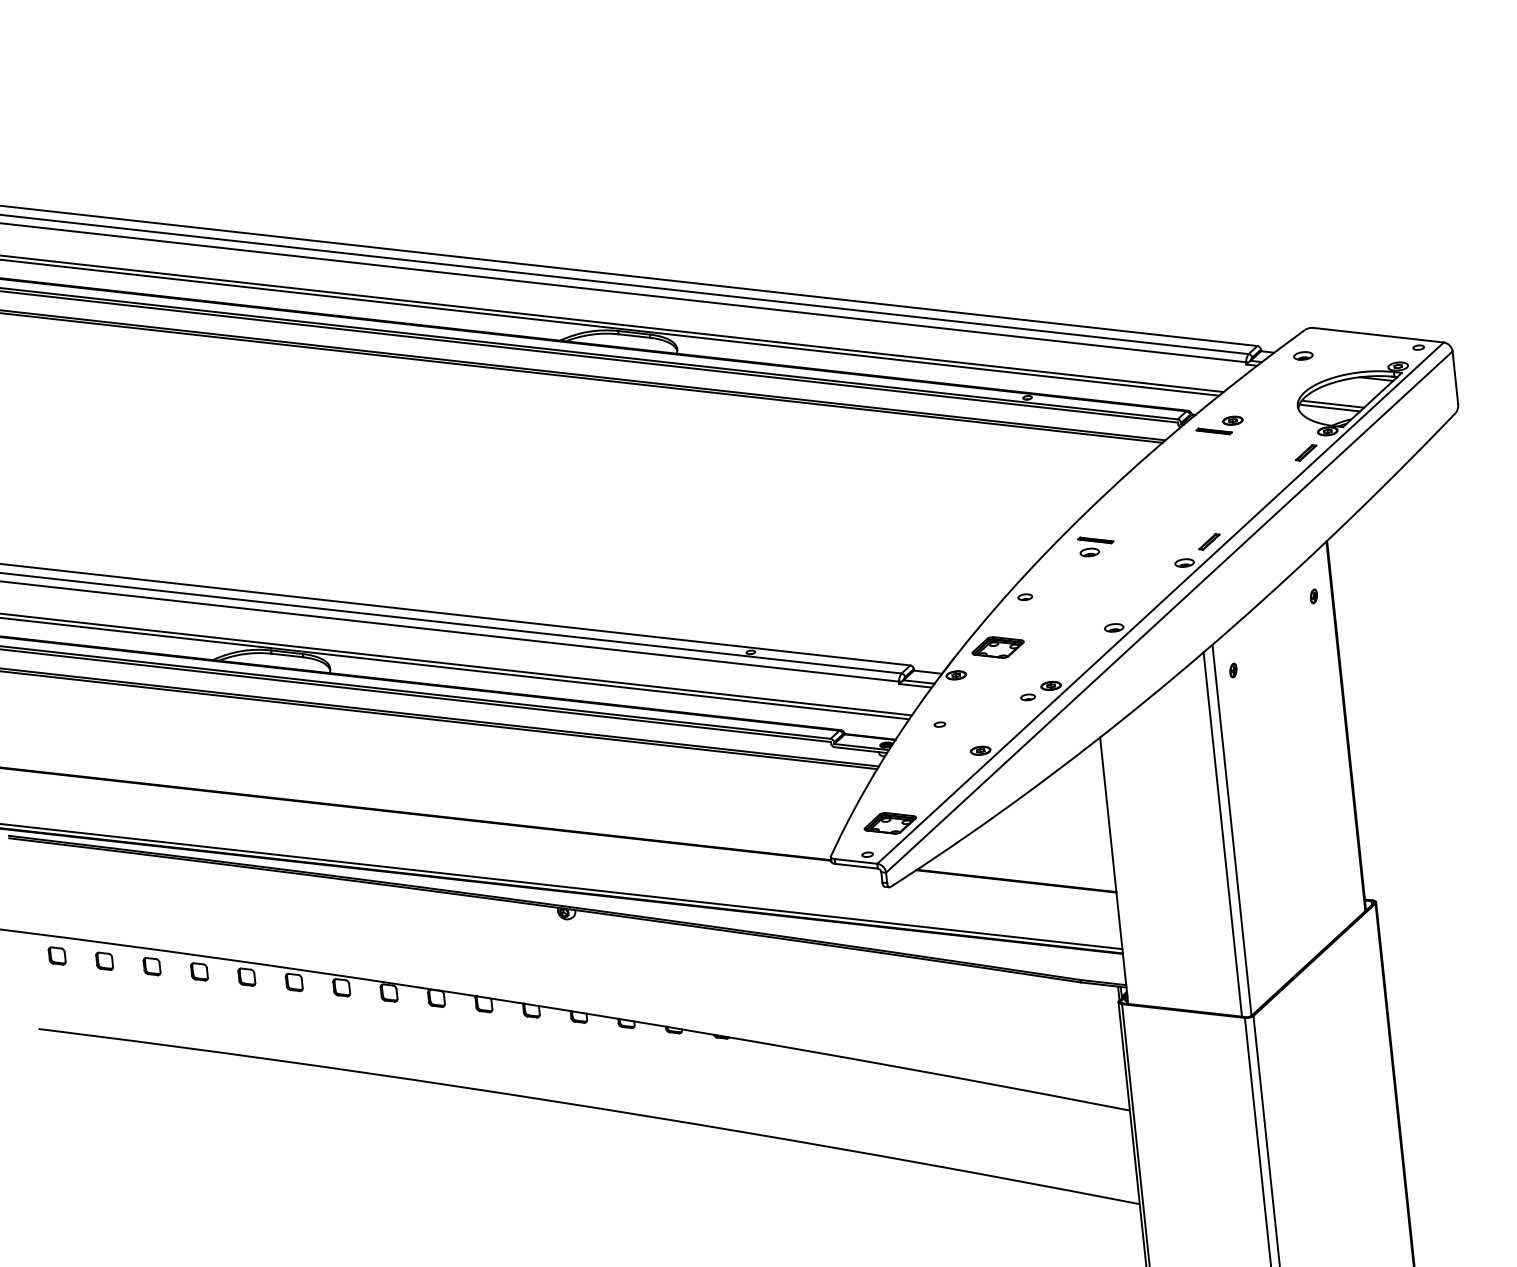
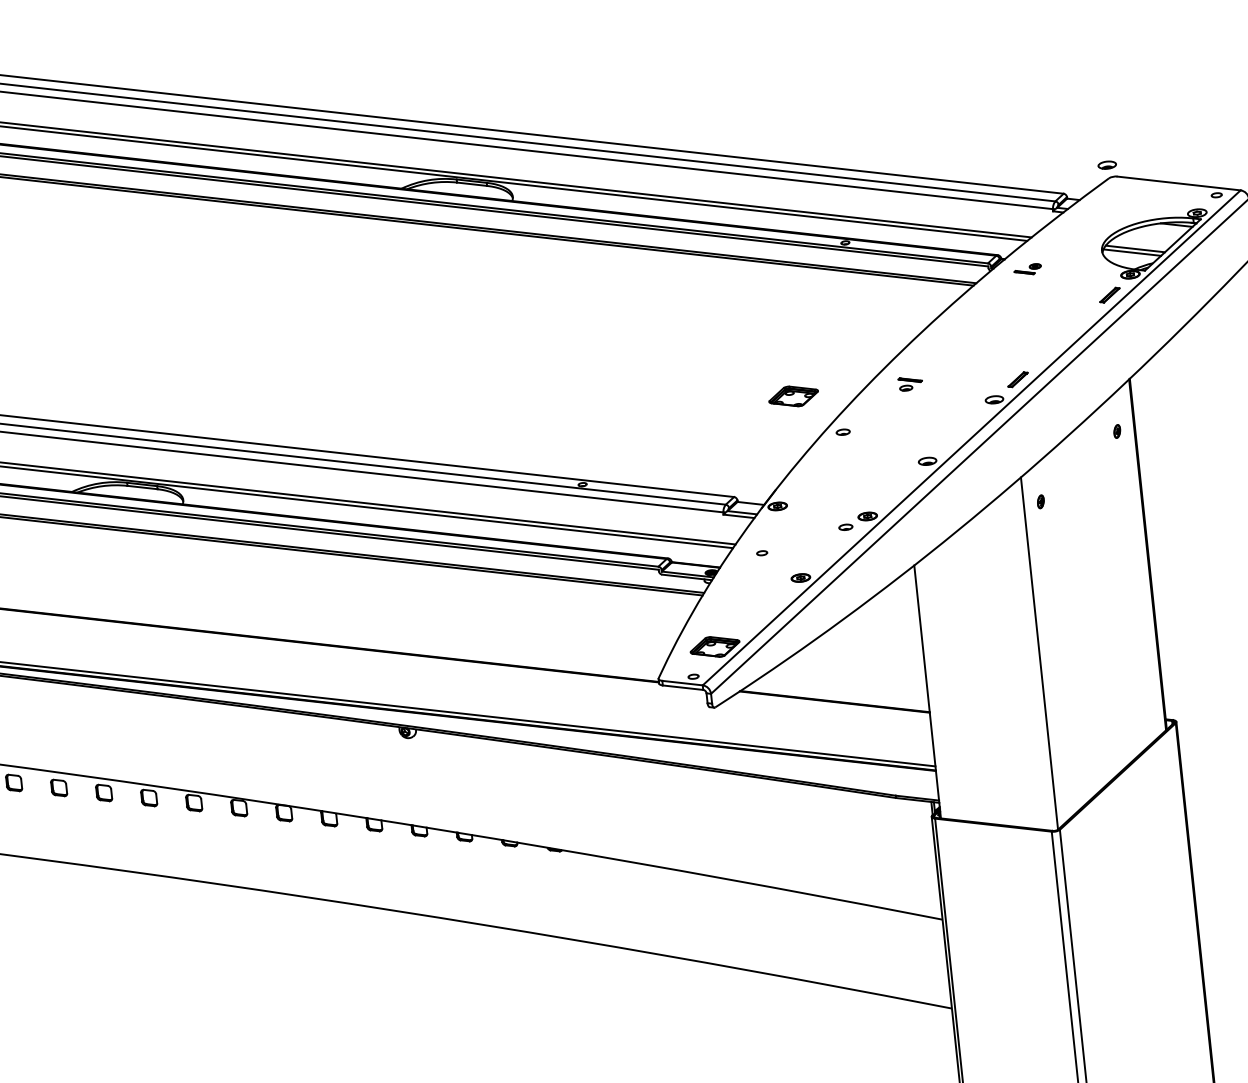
part: (1303, 355) -> (1107, 164), moved
part: (1219, 425) -> (1027, 269), size x0.6
part: (1095, 546) -> (909, 384), size x0.7
part: (997, 647) -> (793, 396), moved
line: (1222, 834) -> (1030, 657), removed

